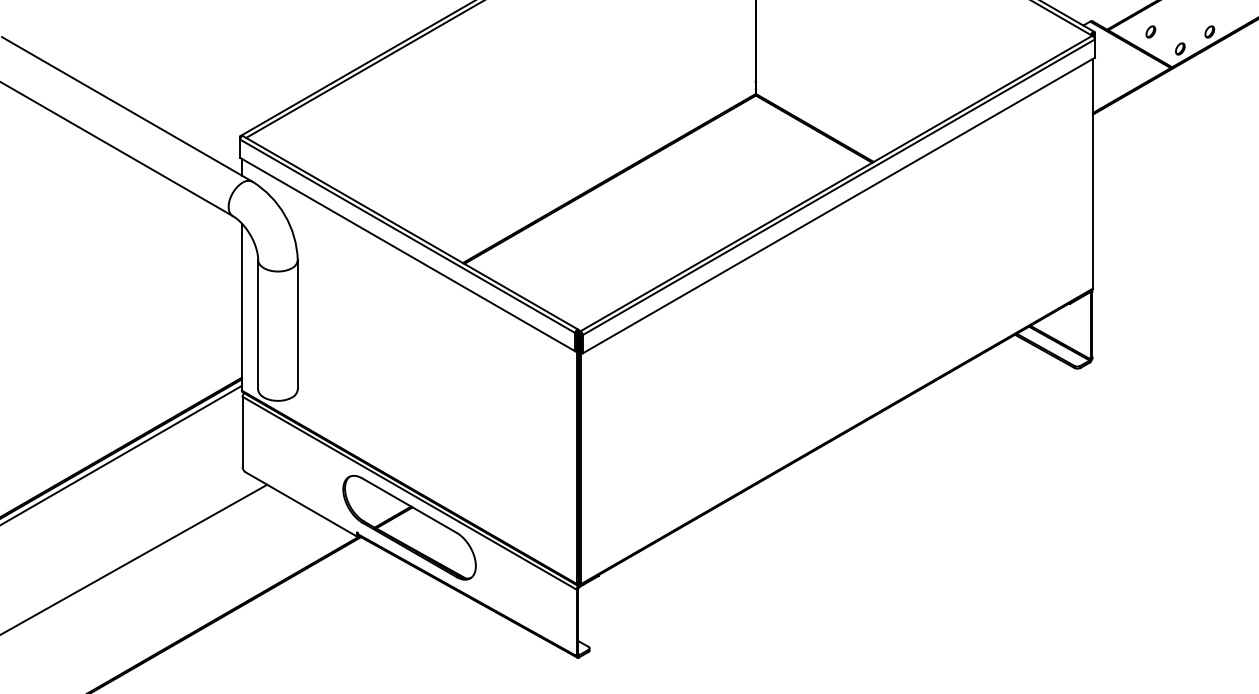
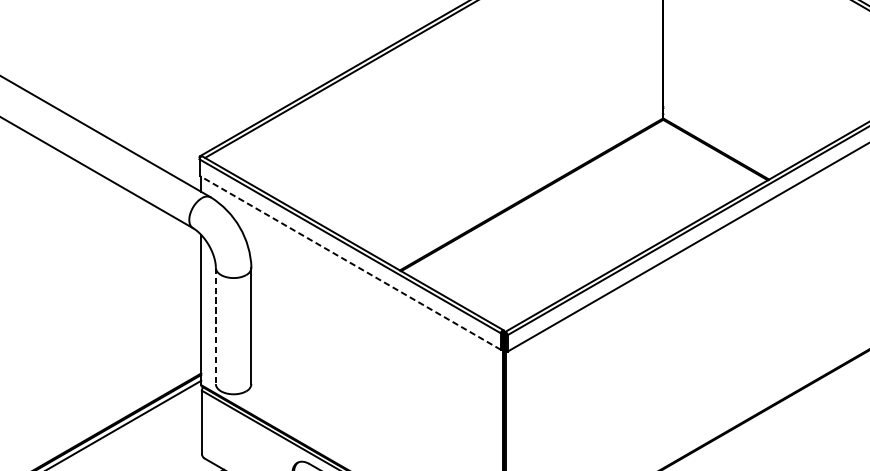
line: (407, 254) -> (350, 262), solid -> dashed
line: (258, 324) -> (216, 325), solid -> dashed

